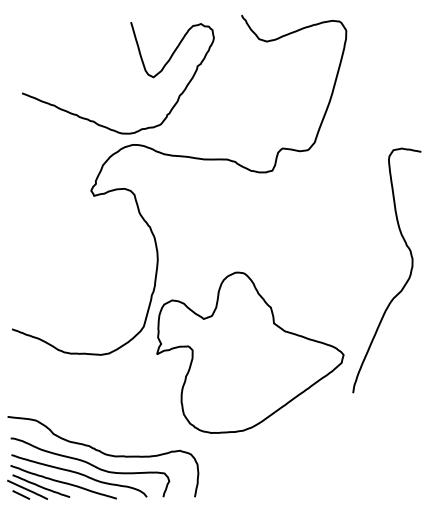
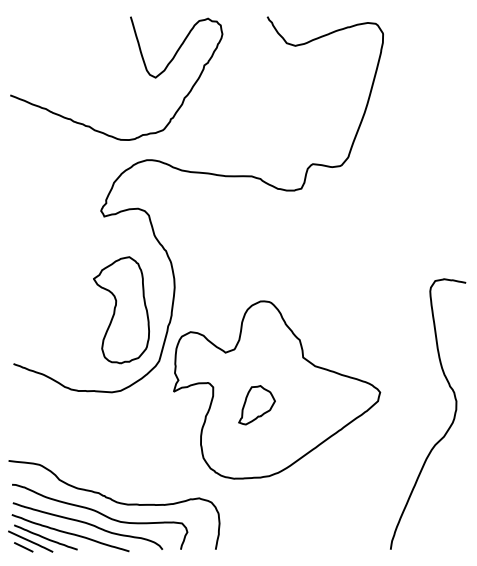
curve: (143, 68) -> (144, 67), moved
part: (109, 280) -> (121, 310), added
curve: (406, 280) -> (449, 425), moved
part: (232, 366) -> (257, 405), added

